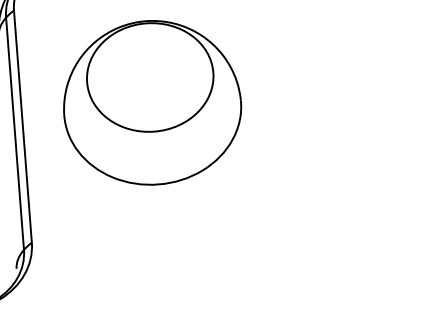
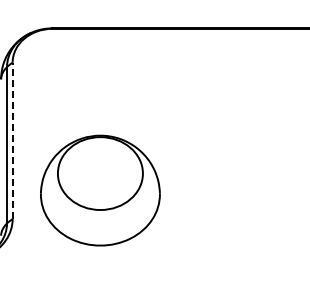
part: (152, 102) -> (100, 190), moved
line: (22, 126) -> (12, 140), solid -> dashed

